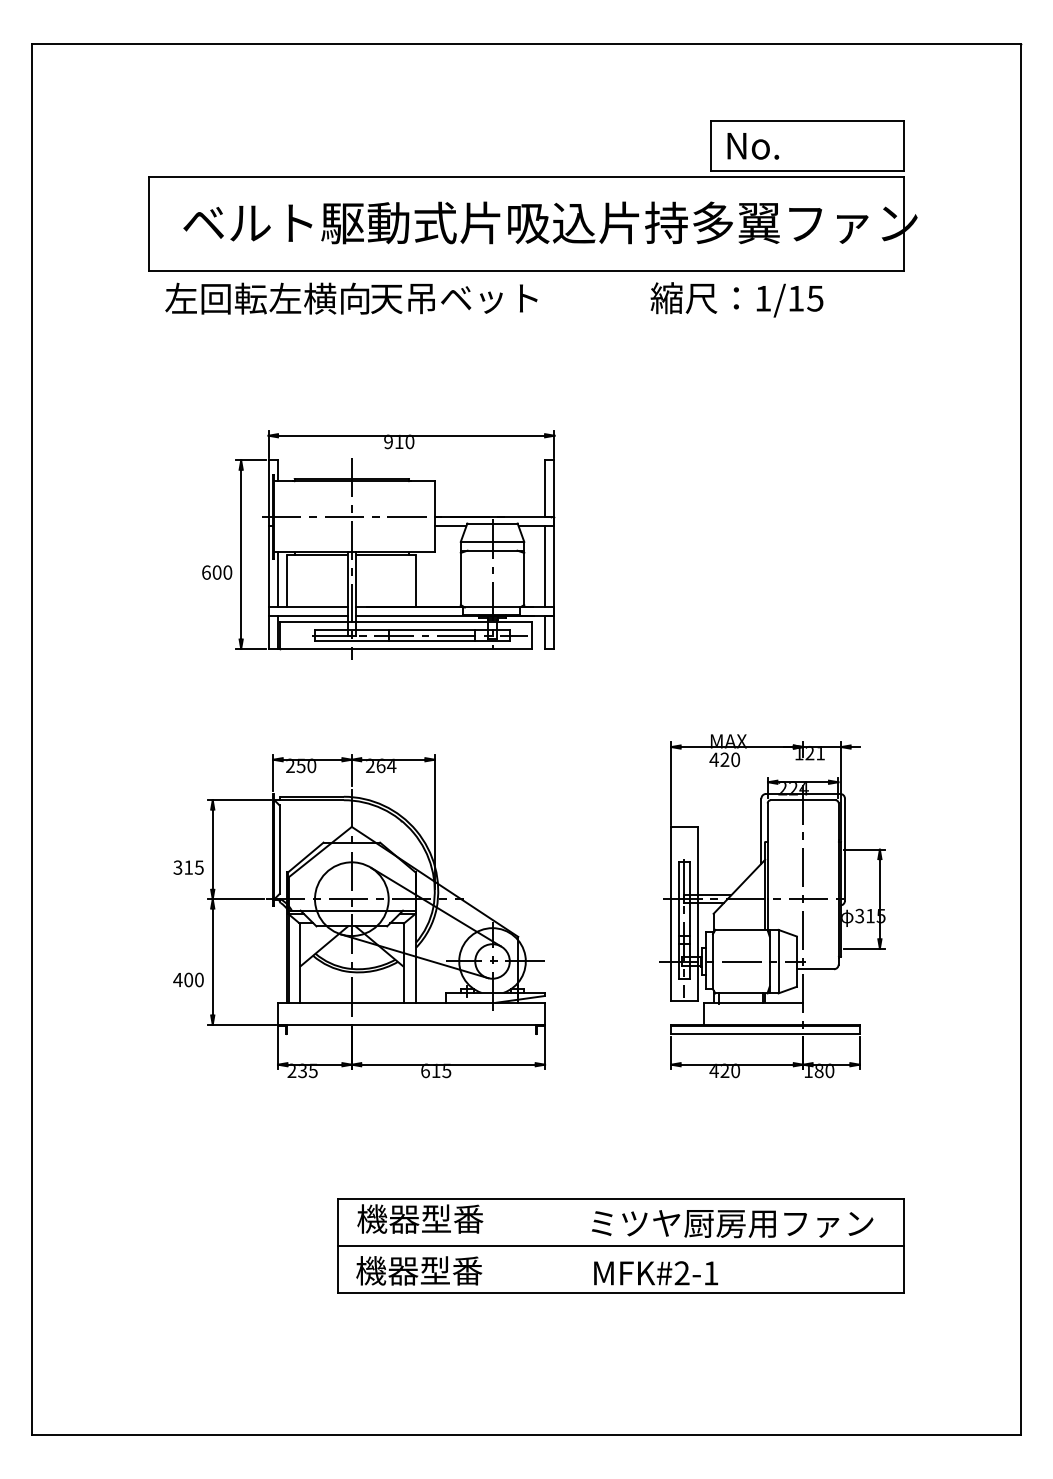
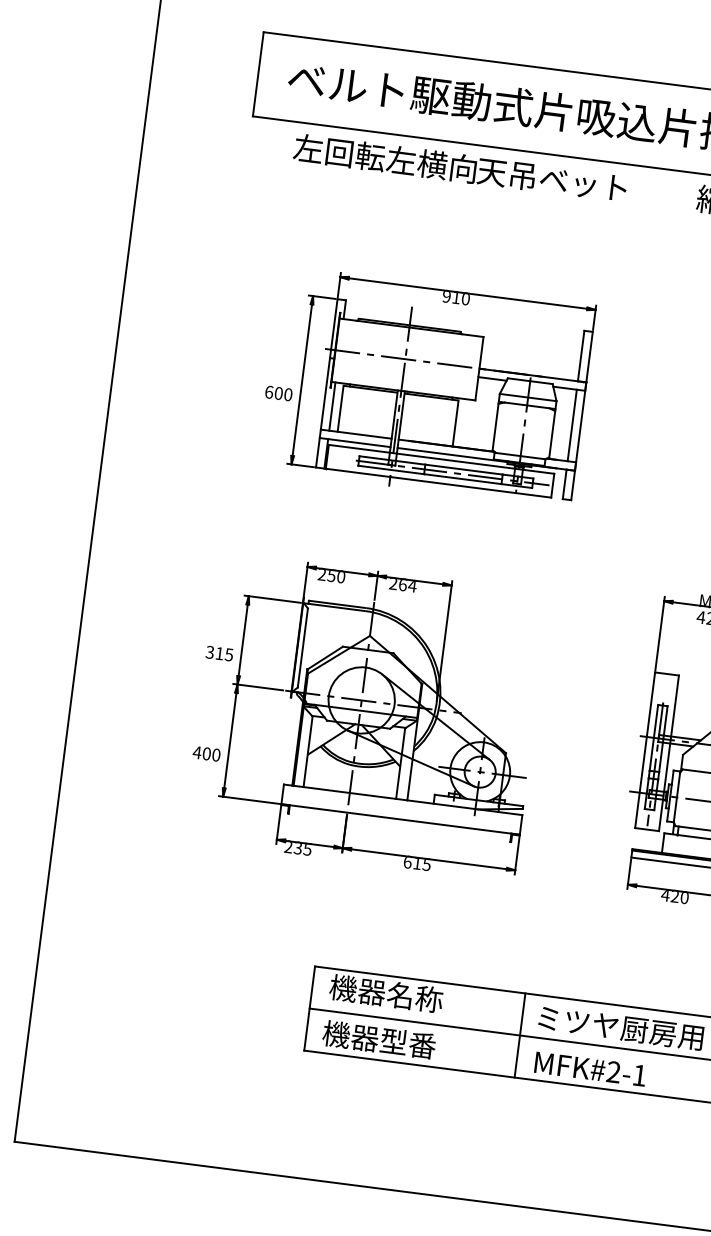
text: (351, 298) -> (460, 168), moved
text: (452, 1218) -> (415, 996), 機器型番 -> 機器名称
line: (573, 1245) -> (519, 1034), added

